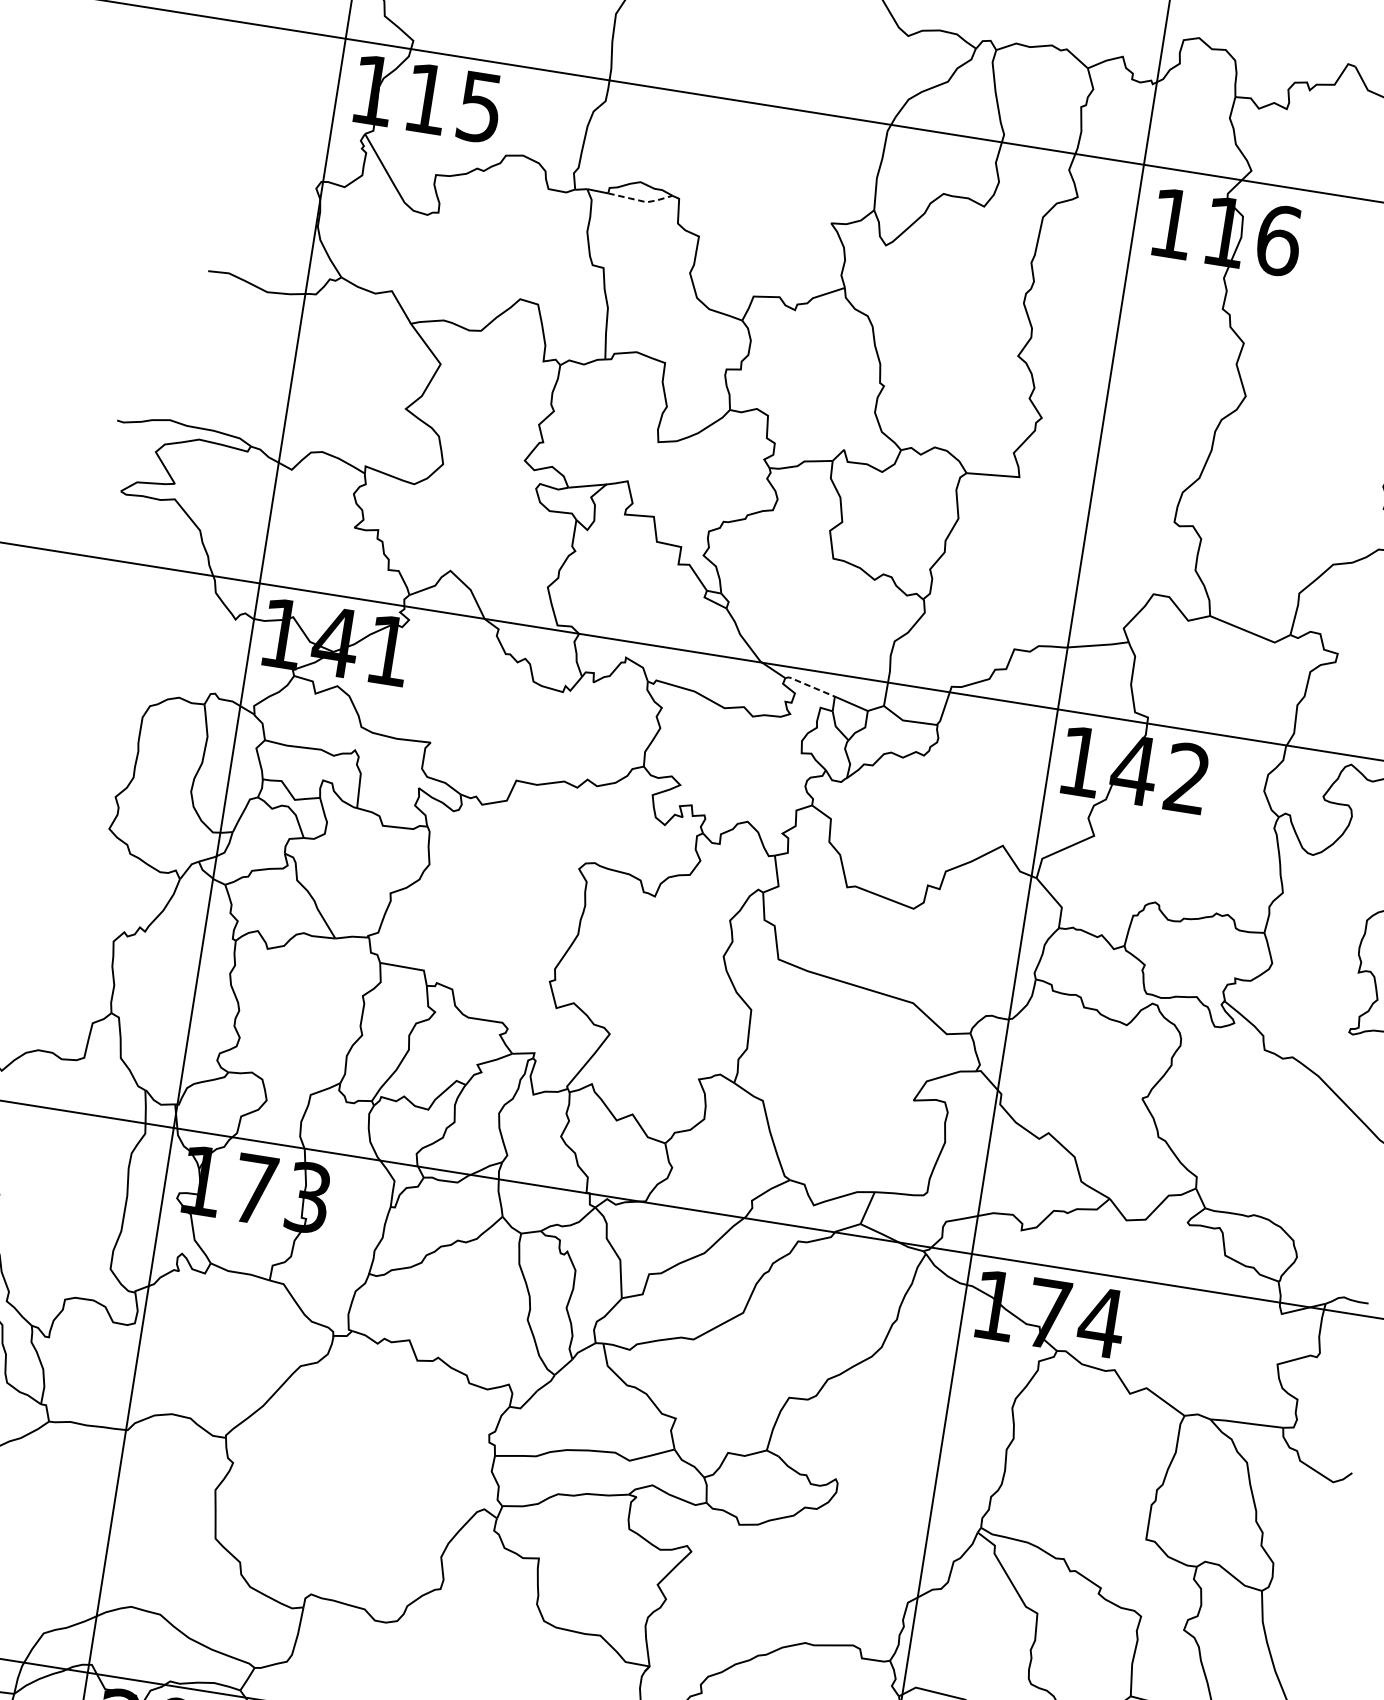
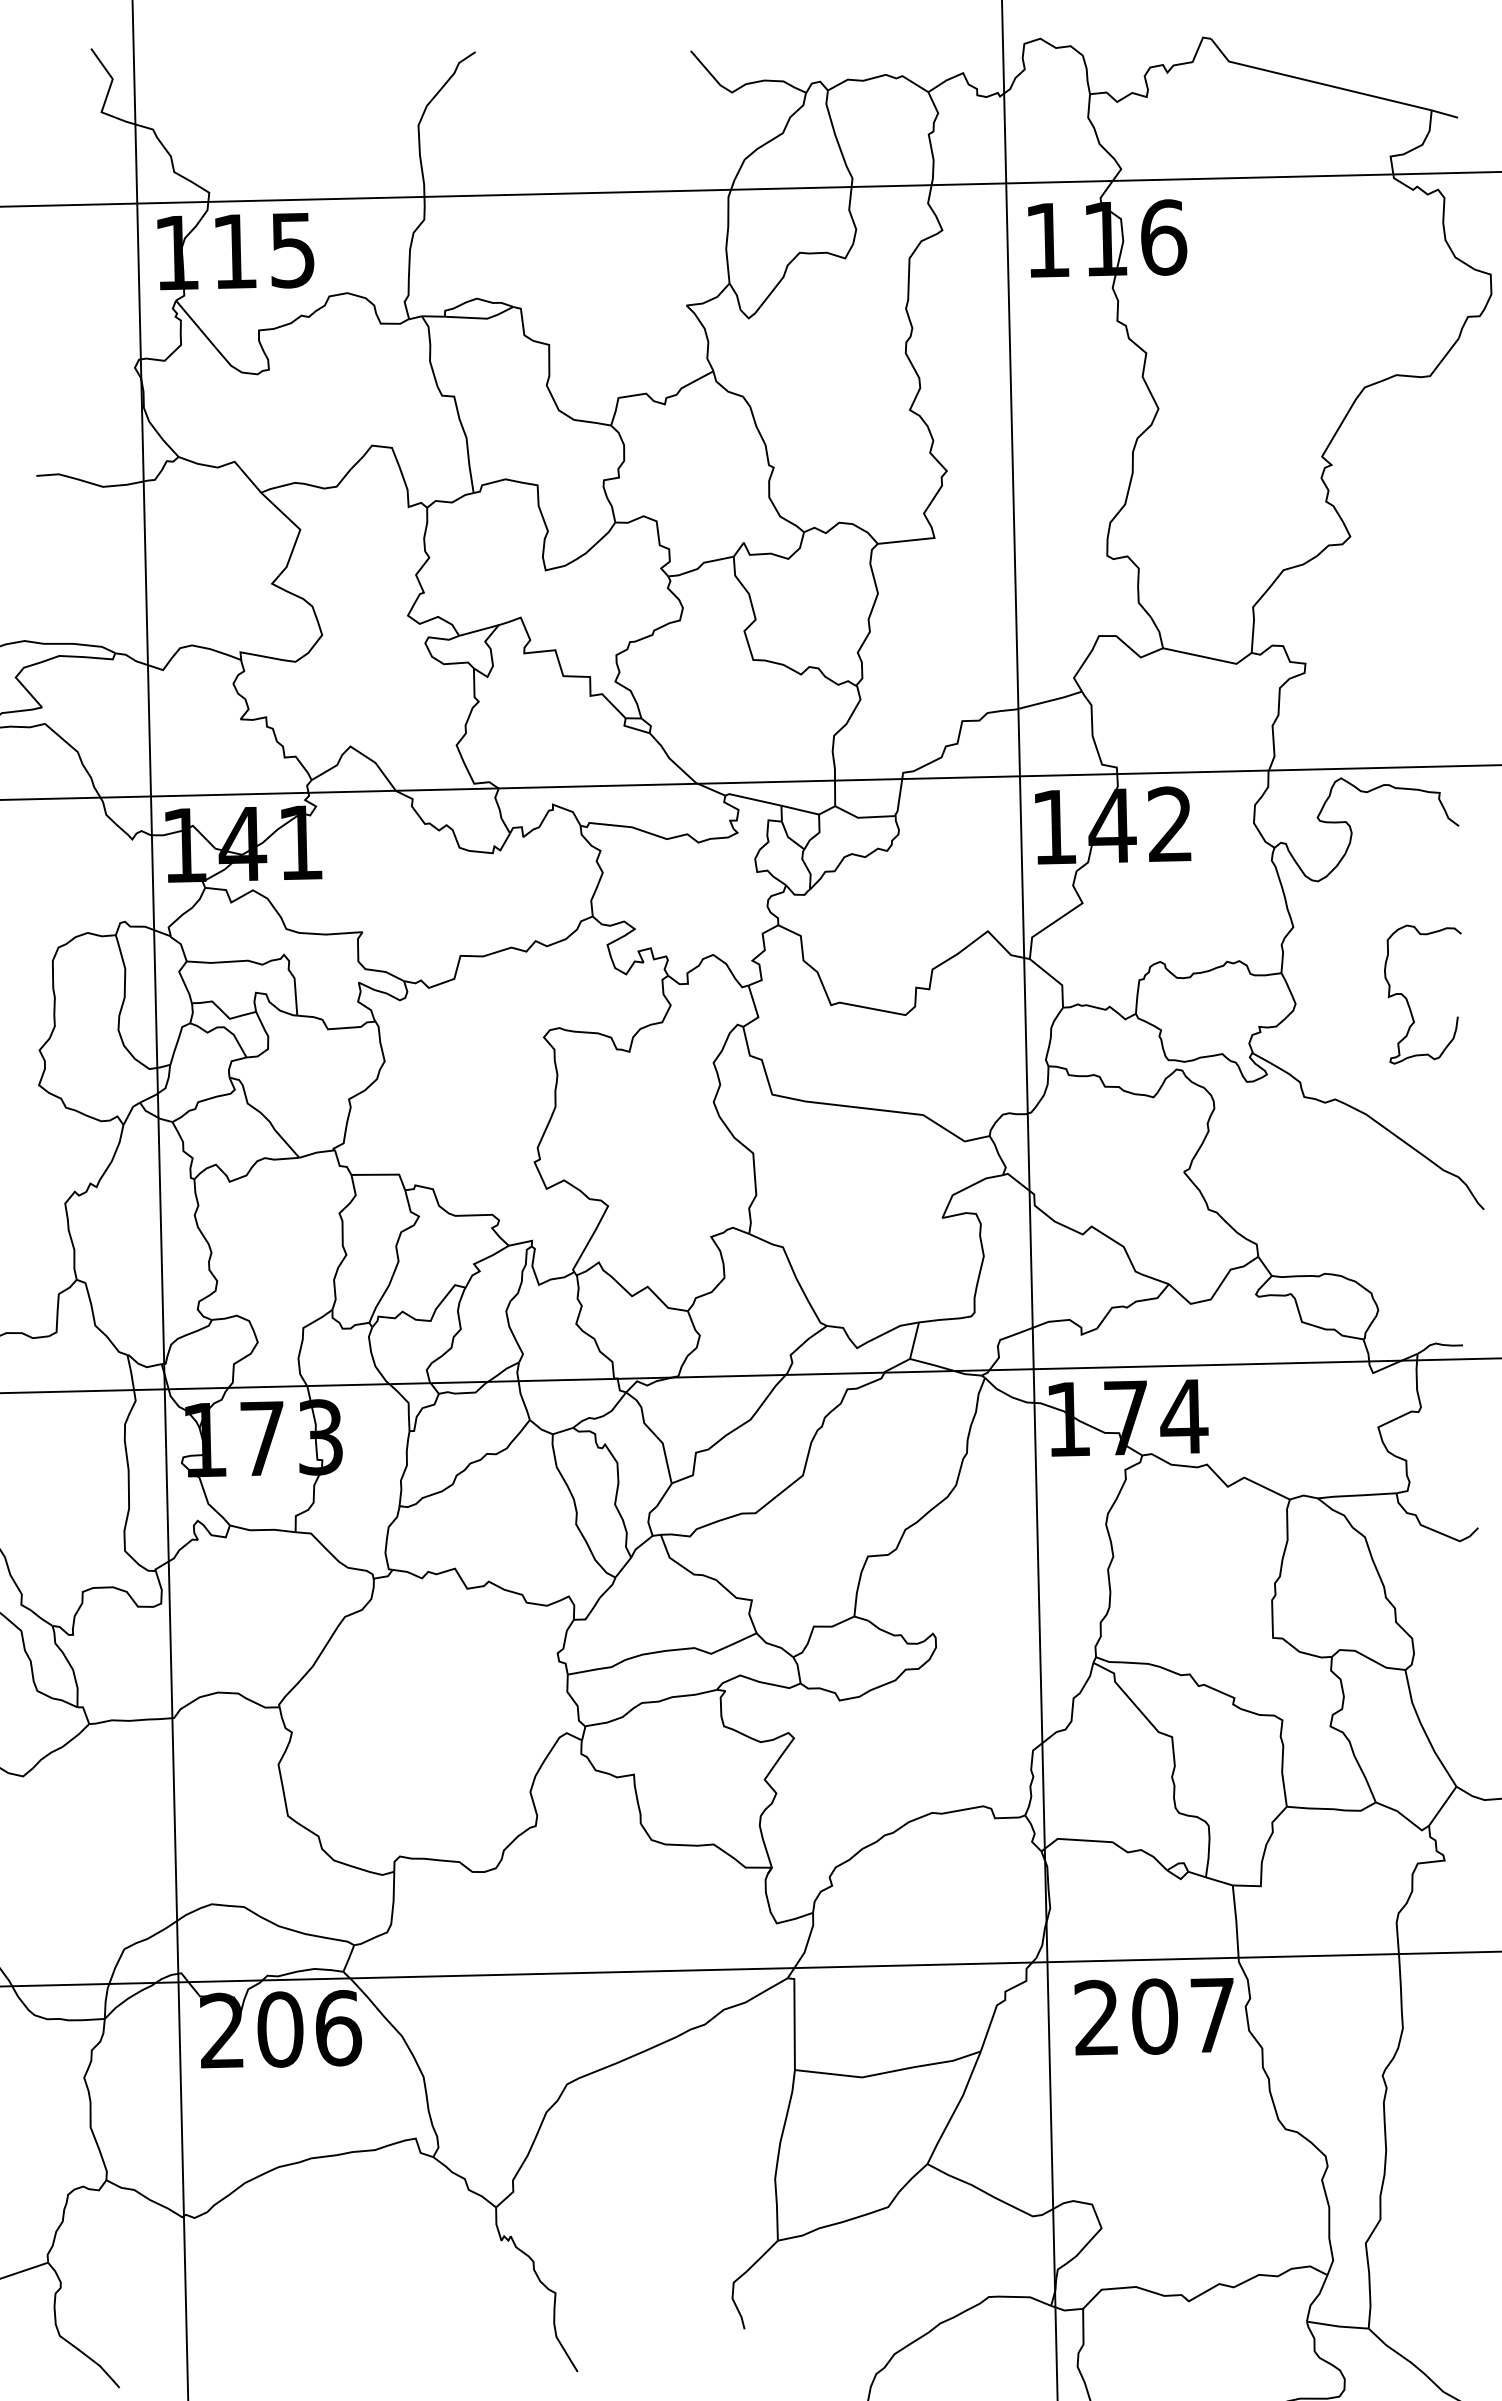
line: (642, 201) -> (482, 318), dashed -> solid
line: (809, 686) -> (752, 799), dashed -> solid

